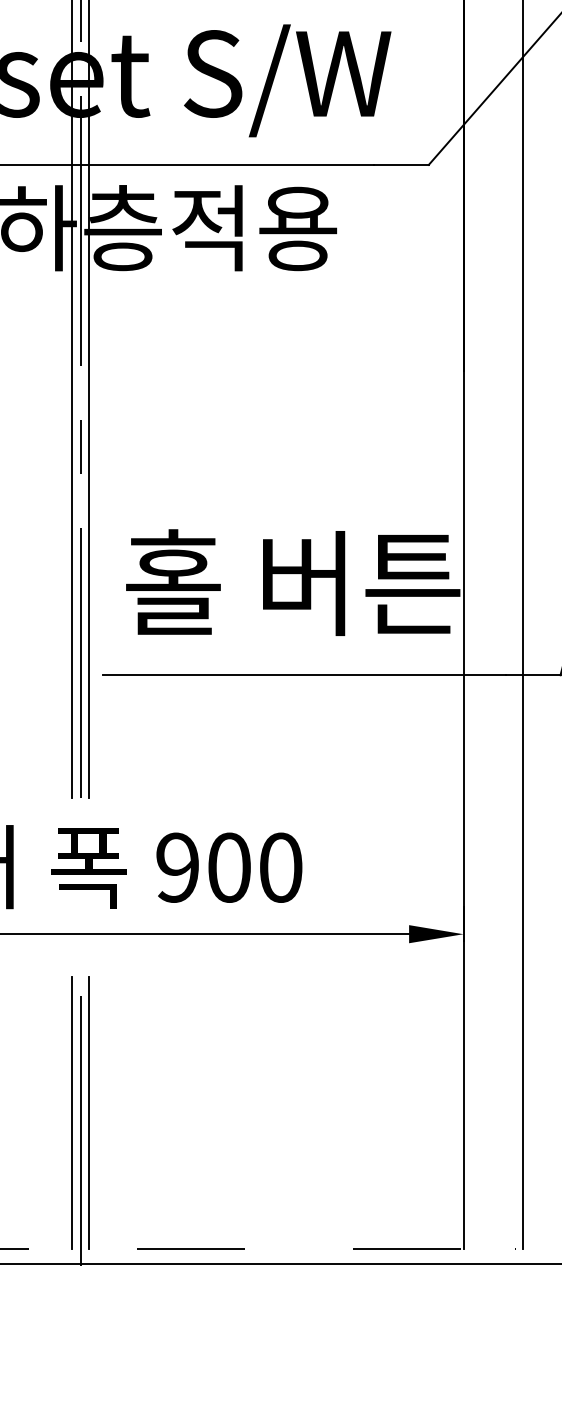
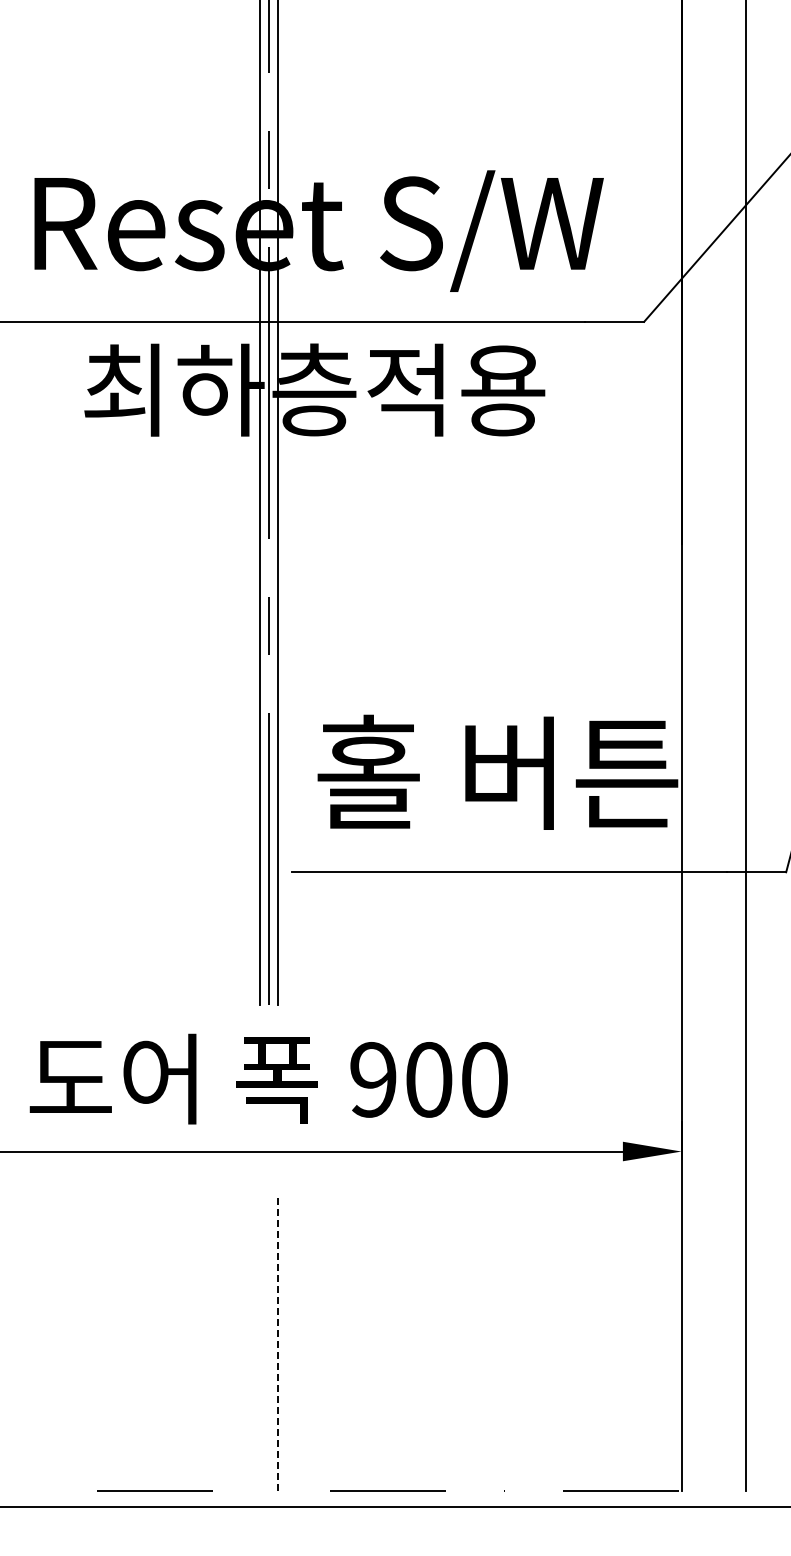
line: (72, 1112) -> (259, 1343), removed
line: (88, 1113) -> (277, 1344), solid -> dashed
line: (80, 1121) -> (268, 1353), removed

